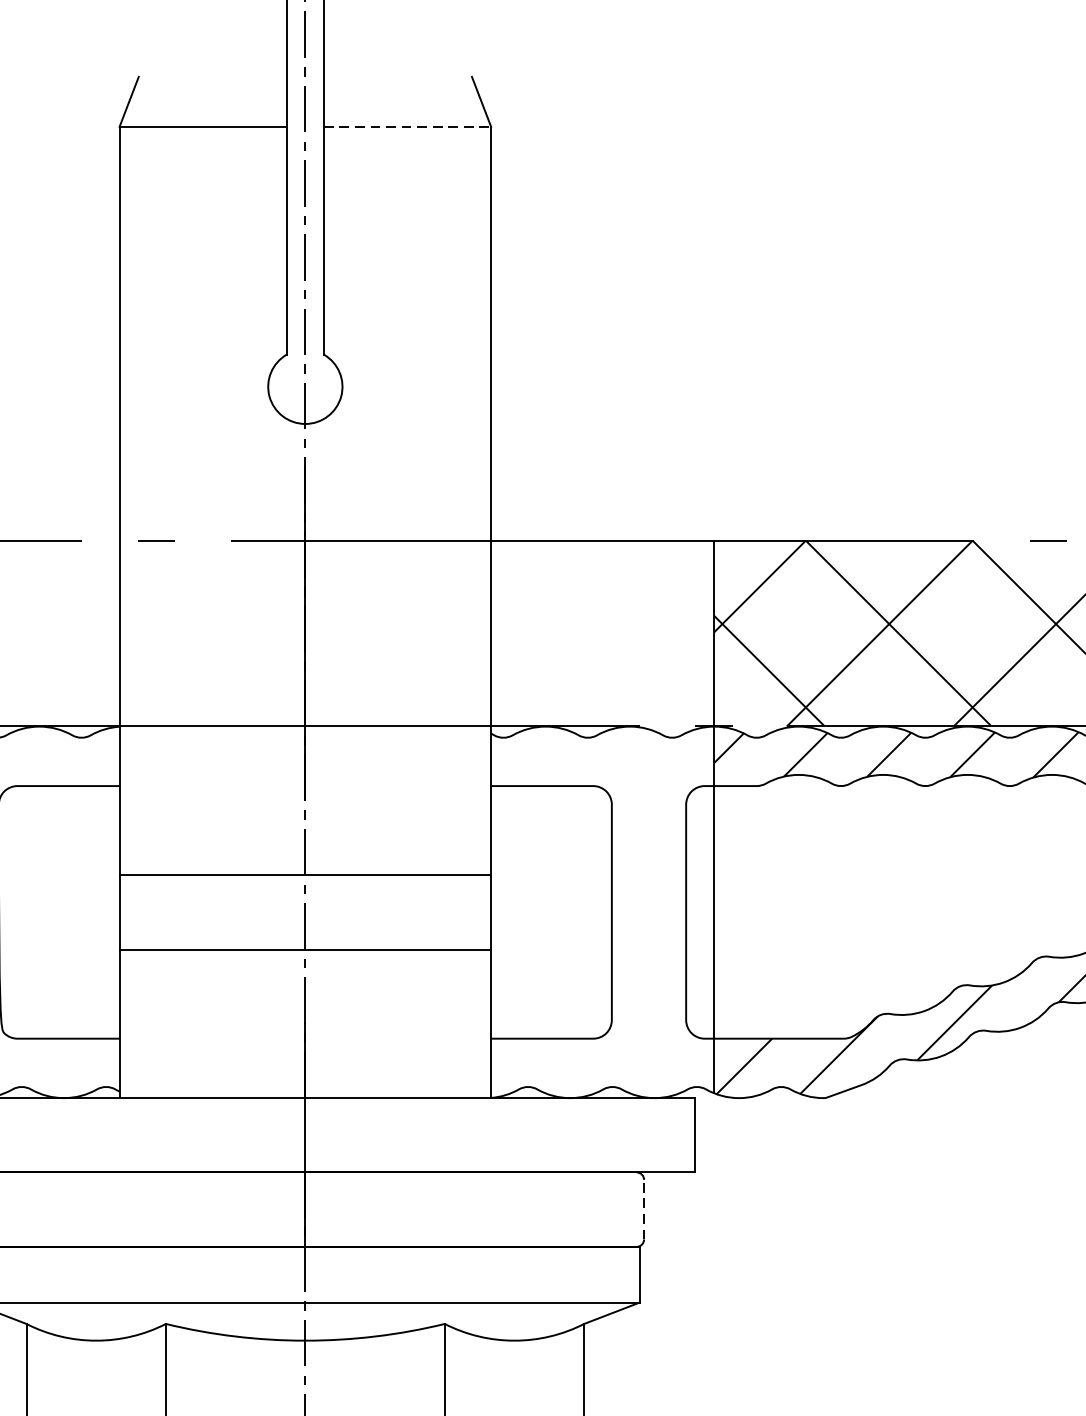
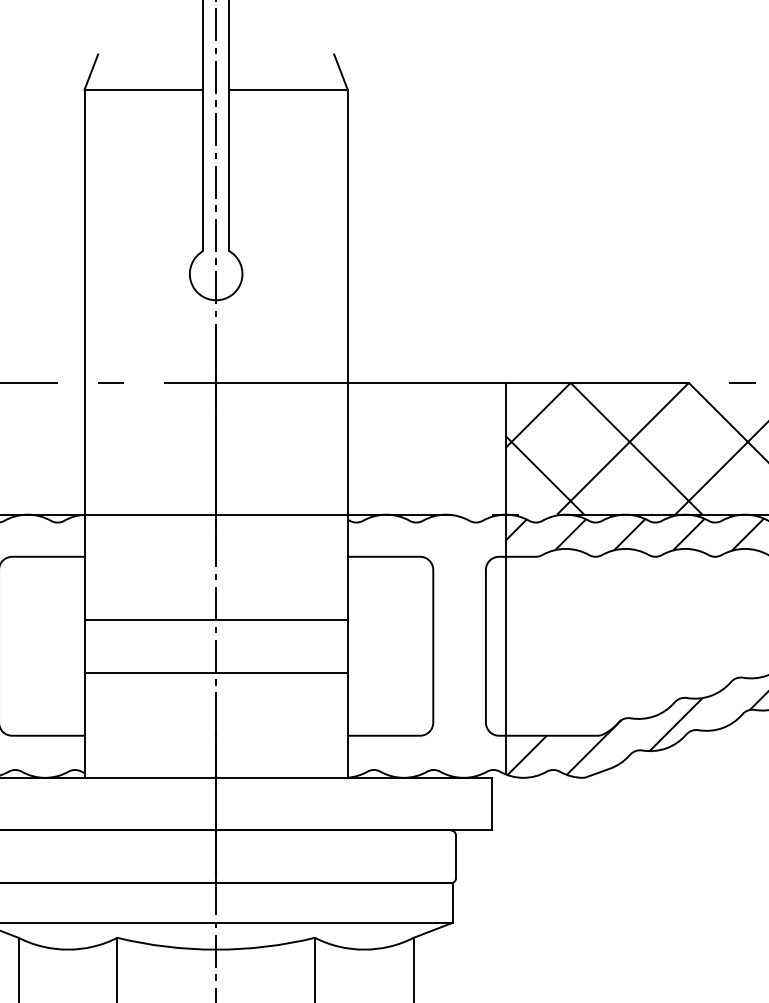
line: (408, 126) -> (289, 89), dashed -> solid
line: (644, 1209) -> (456, 856), dashed -> solid

